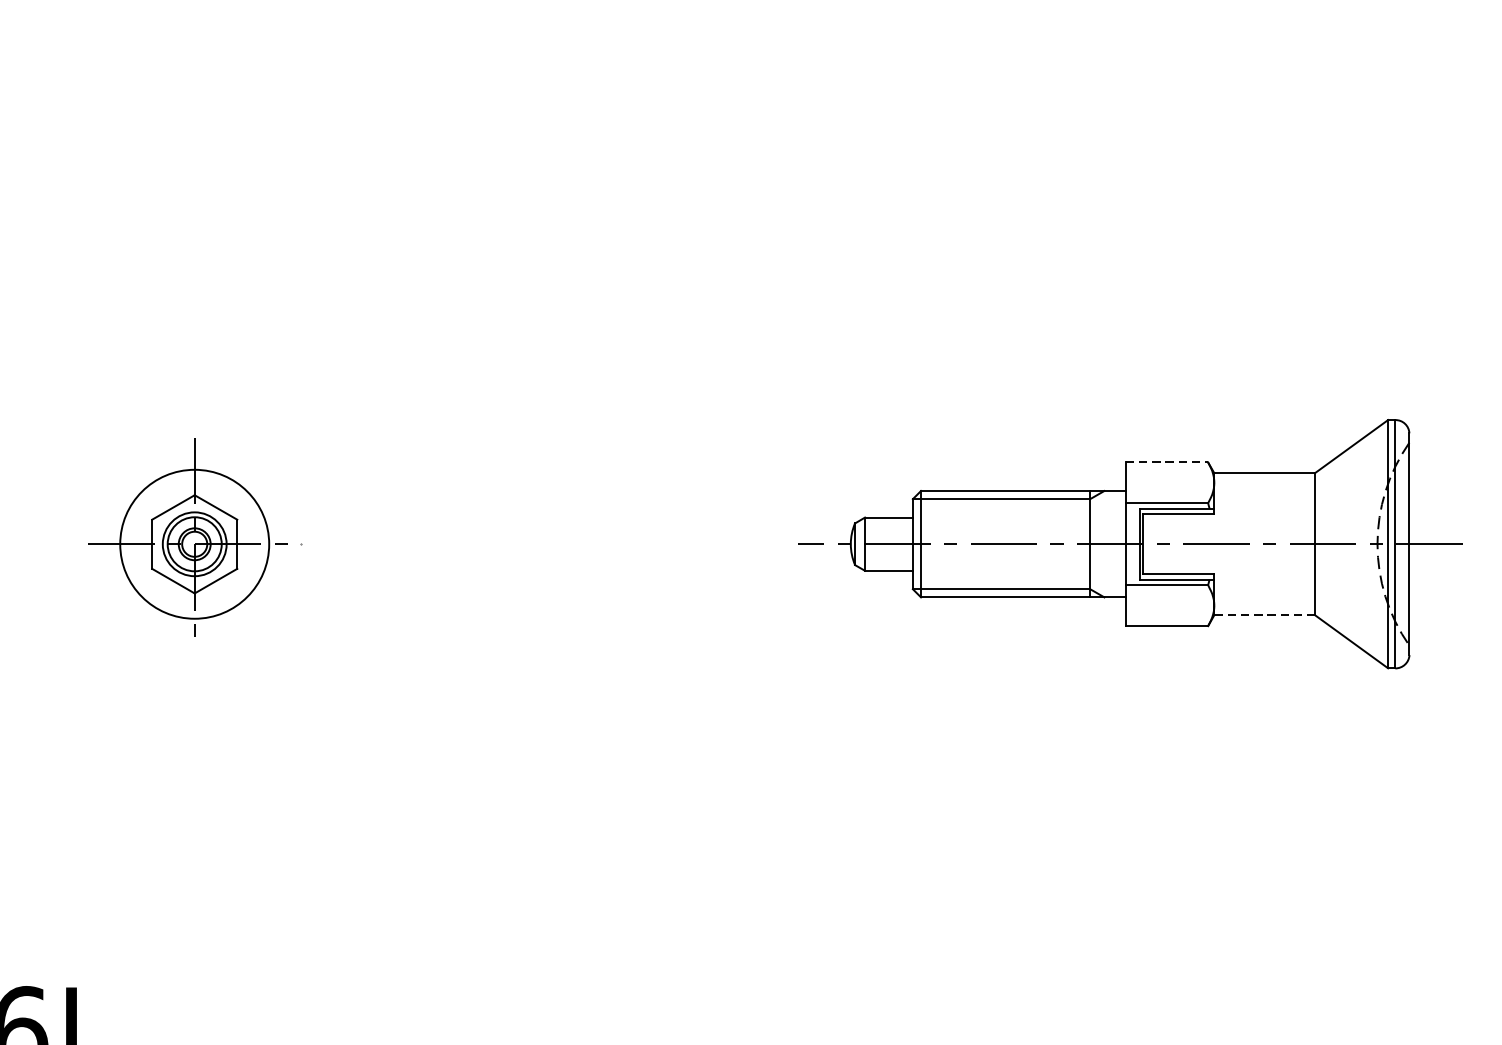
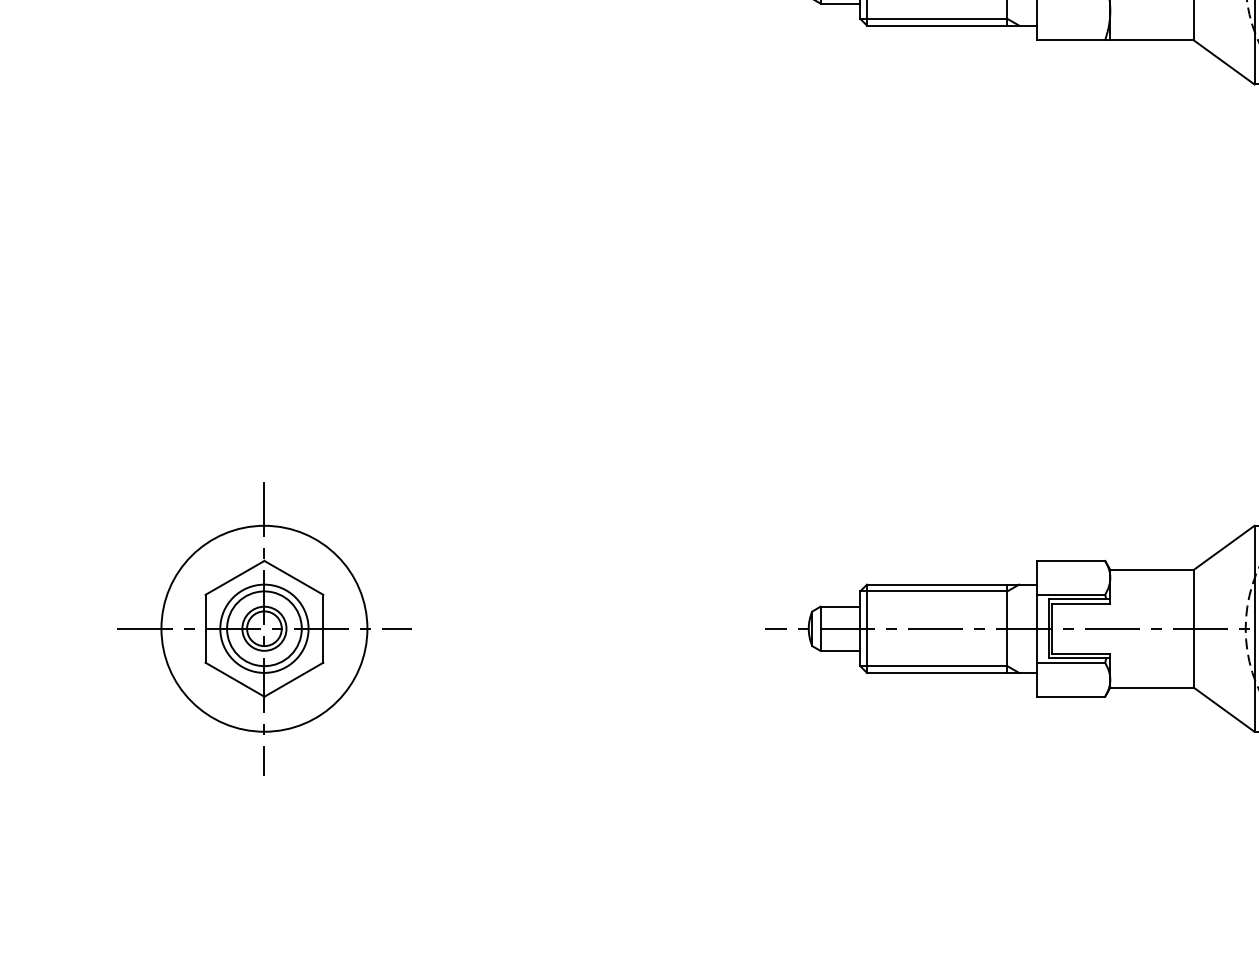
line: (1167, 461) -> (1071, 560), dashed -> solid
part: (194, 543) -> (264, 628), size x1.67
line: (1265, 614) -> (1152, 687), dashed -> solid

